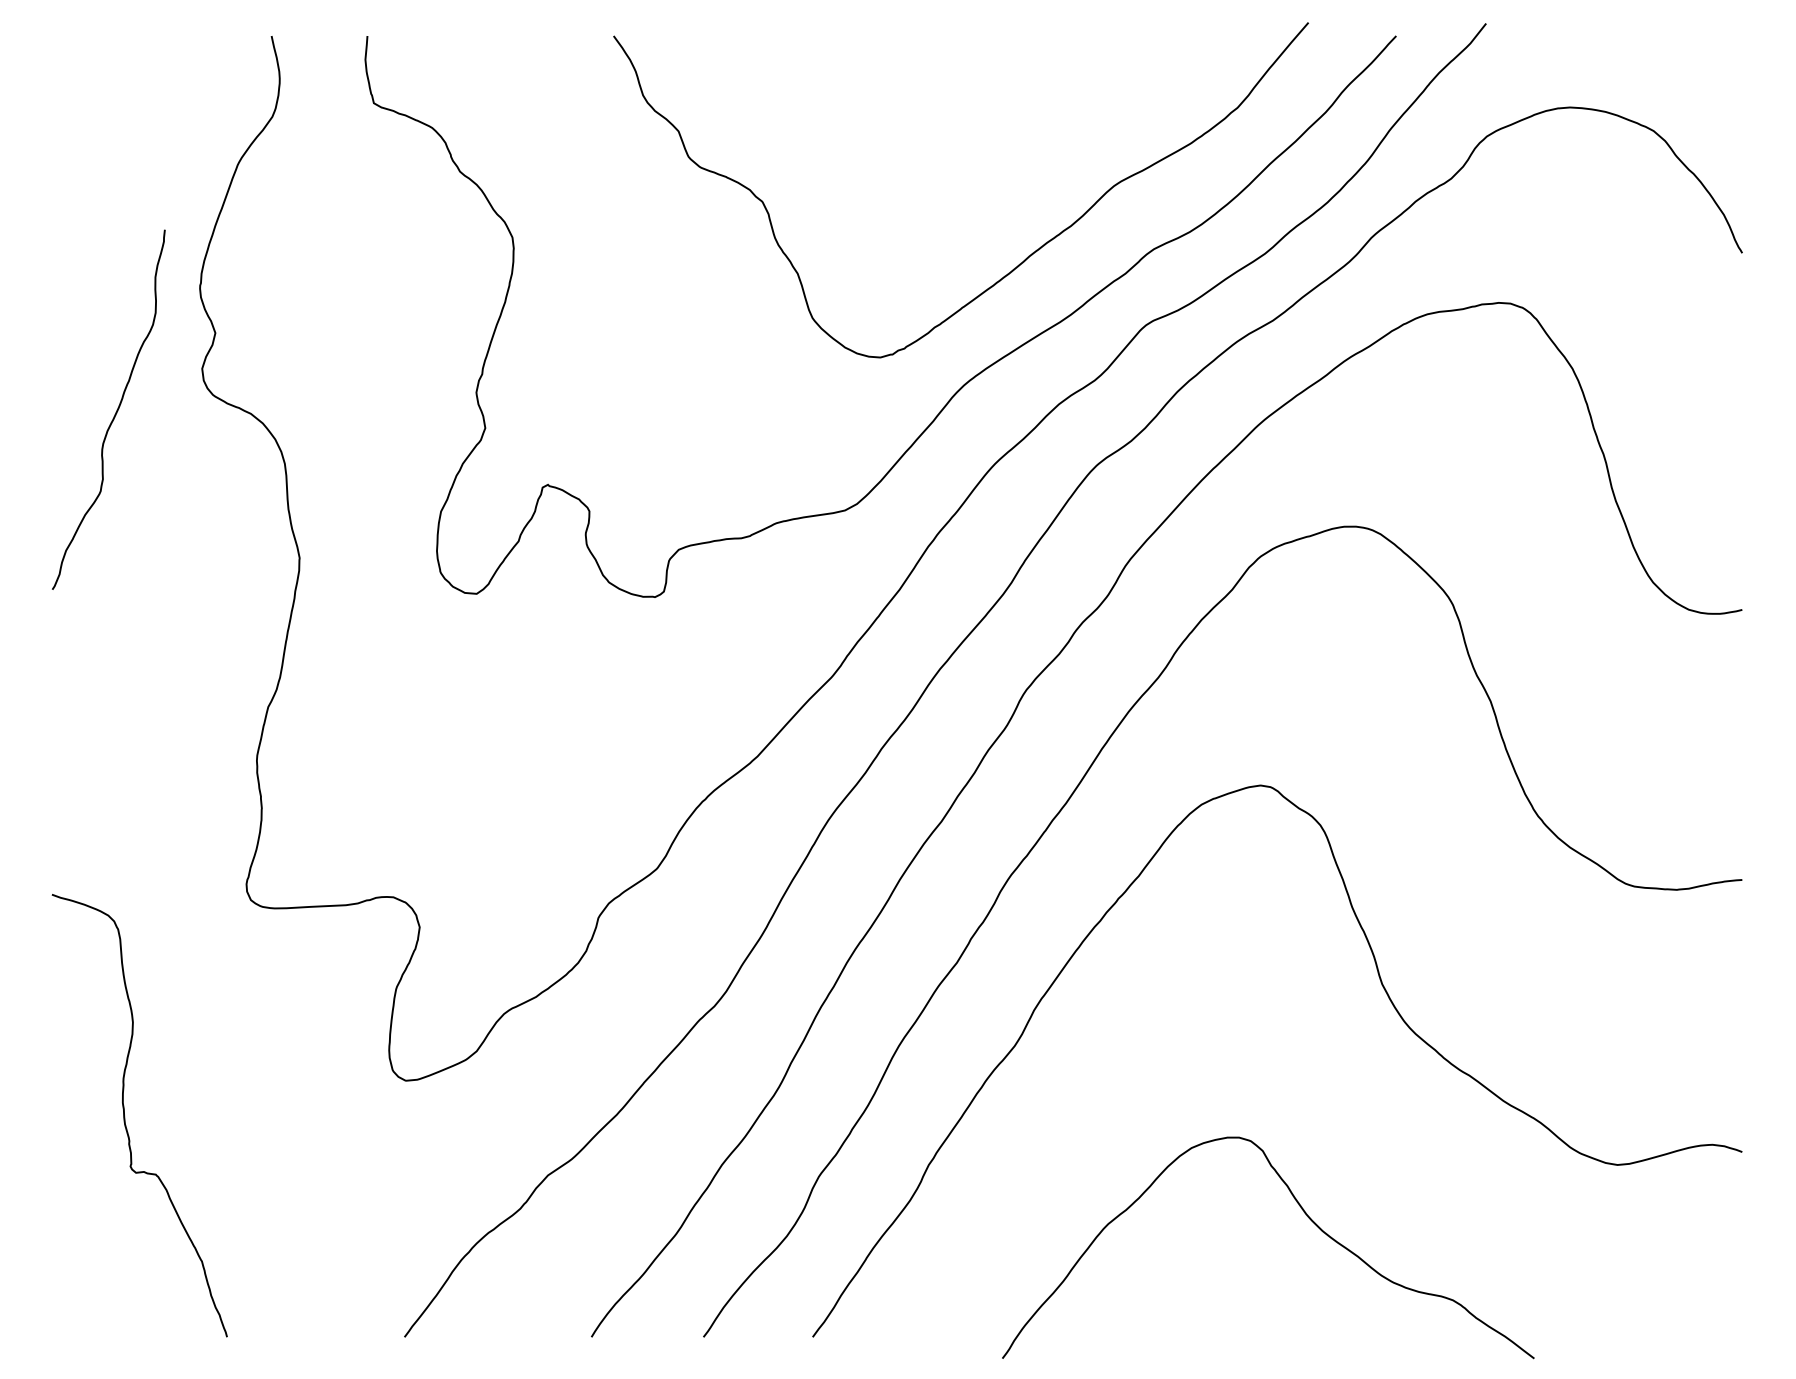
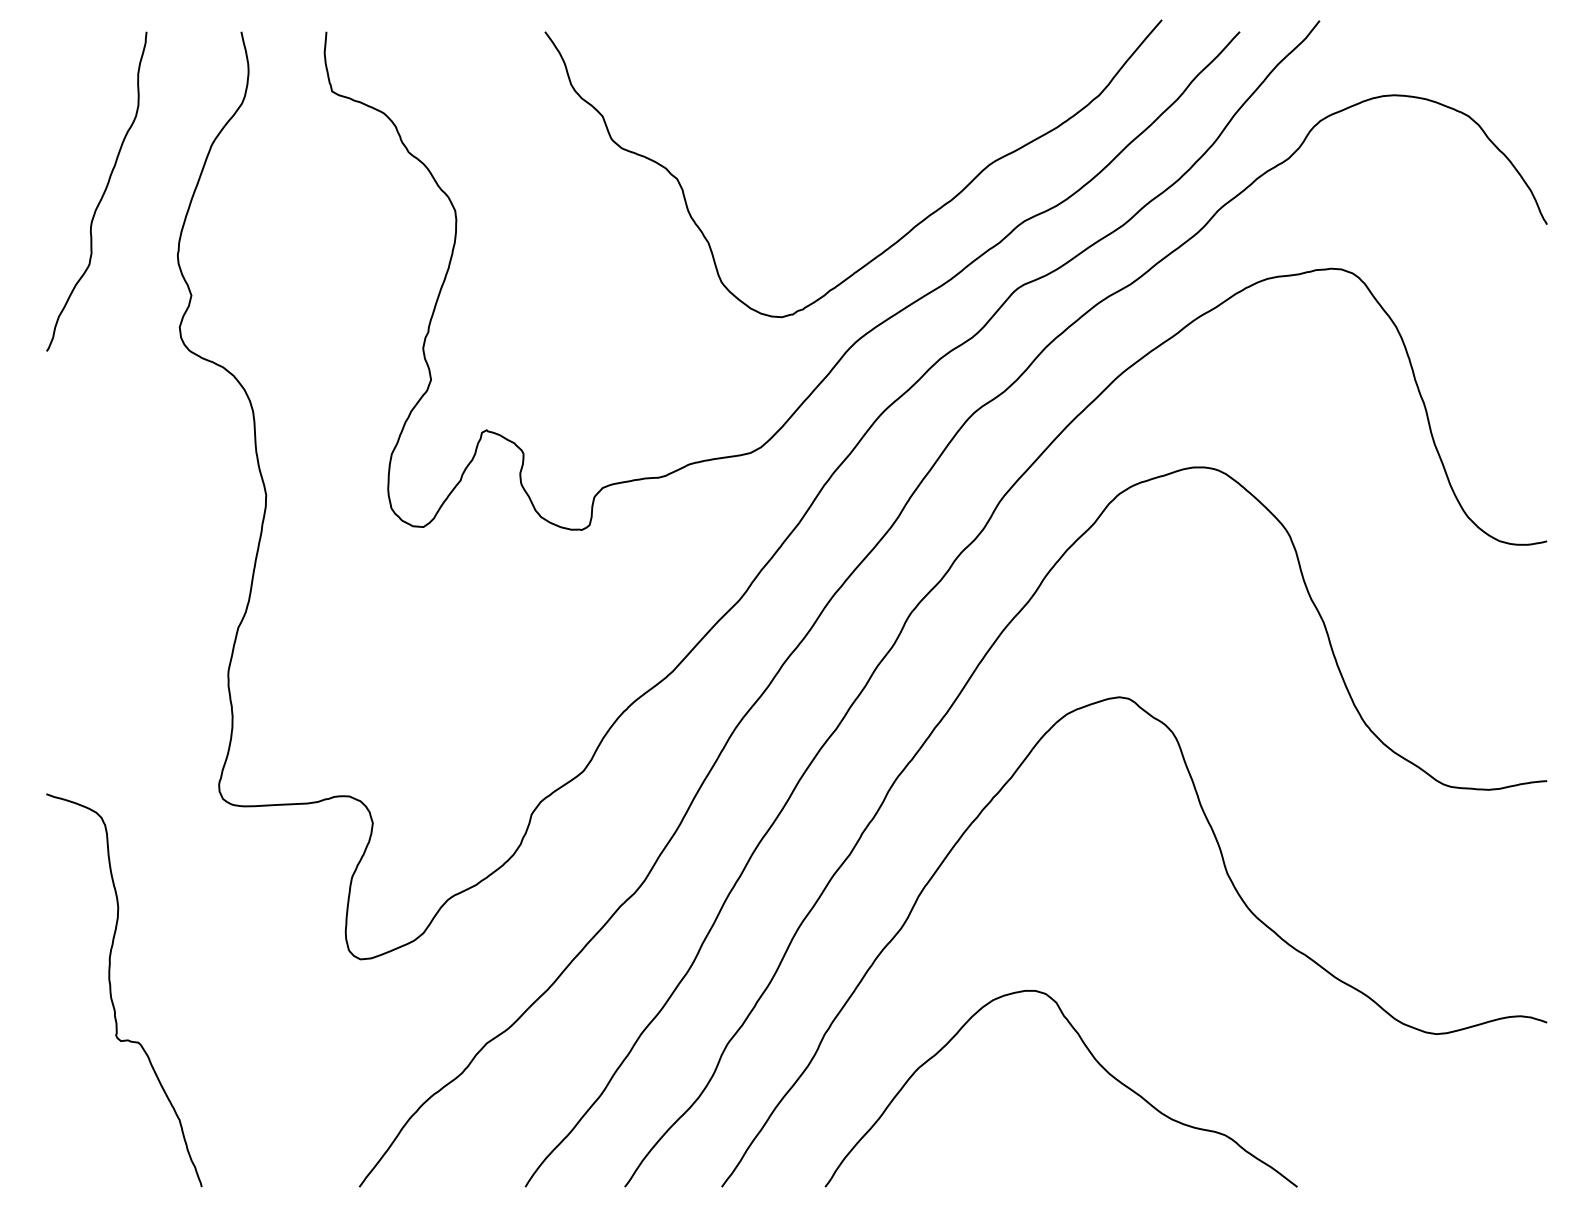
curve: (115, 412) -> (102, 194), moved
curve: (1307, 1218) -> (1096, 1062), moved

